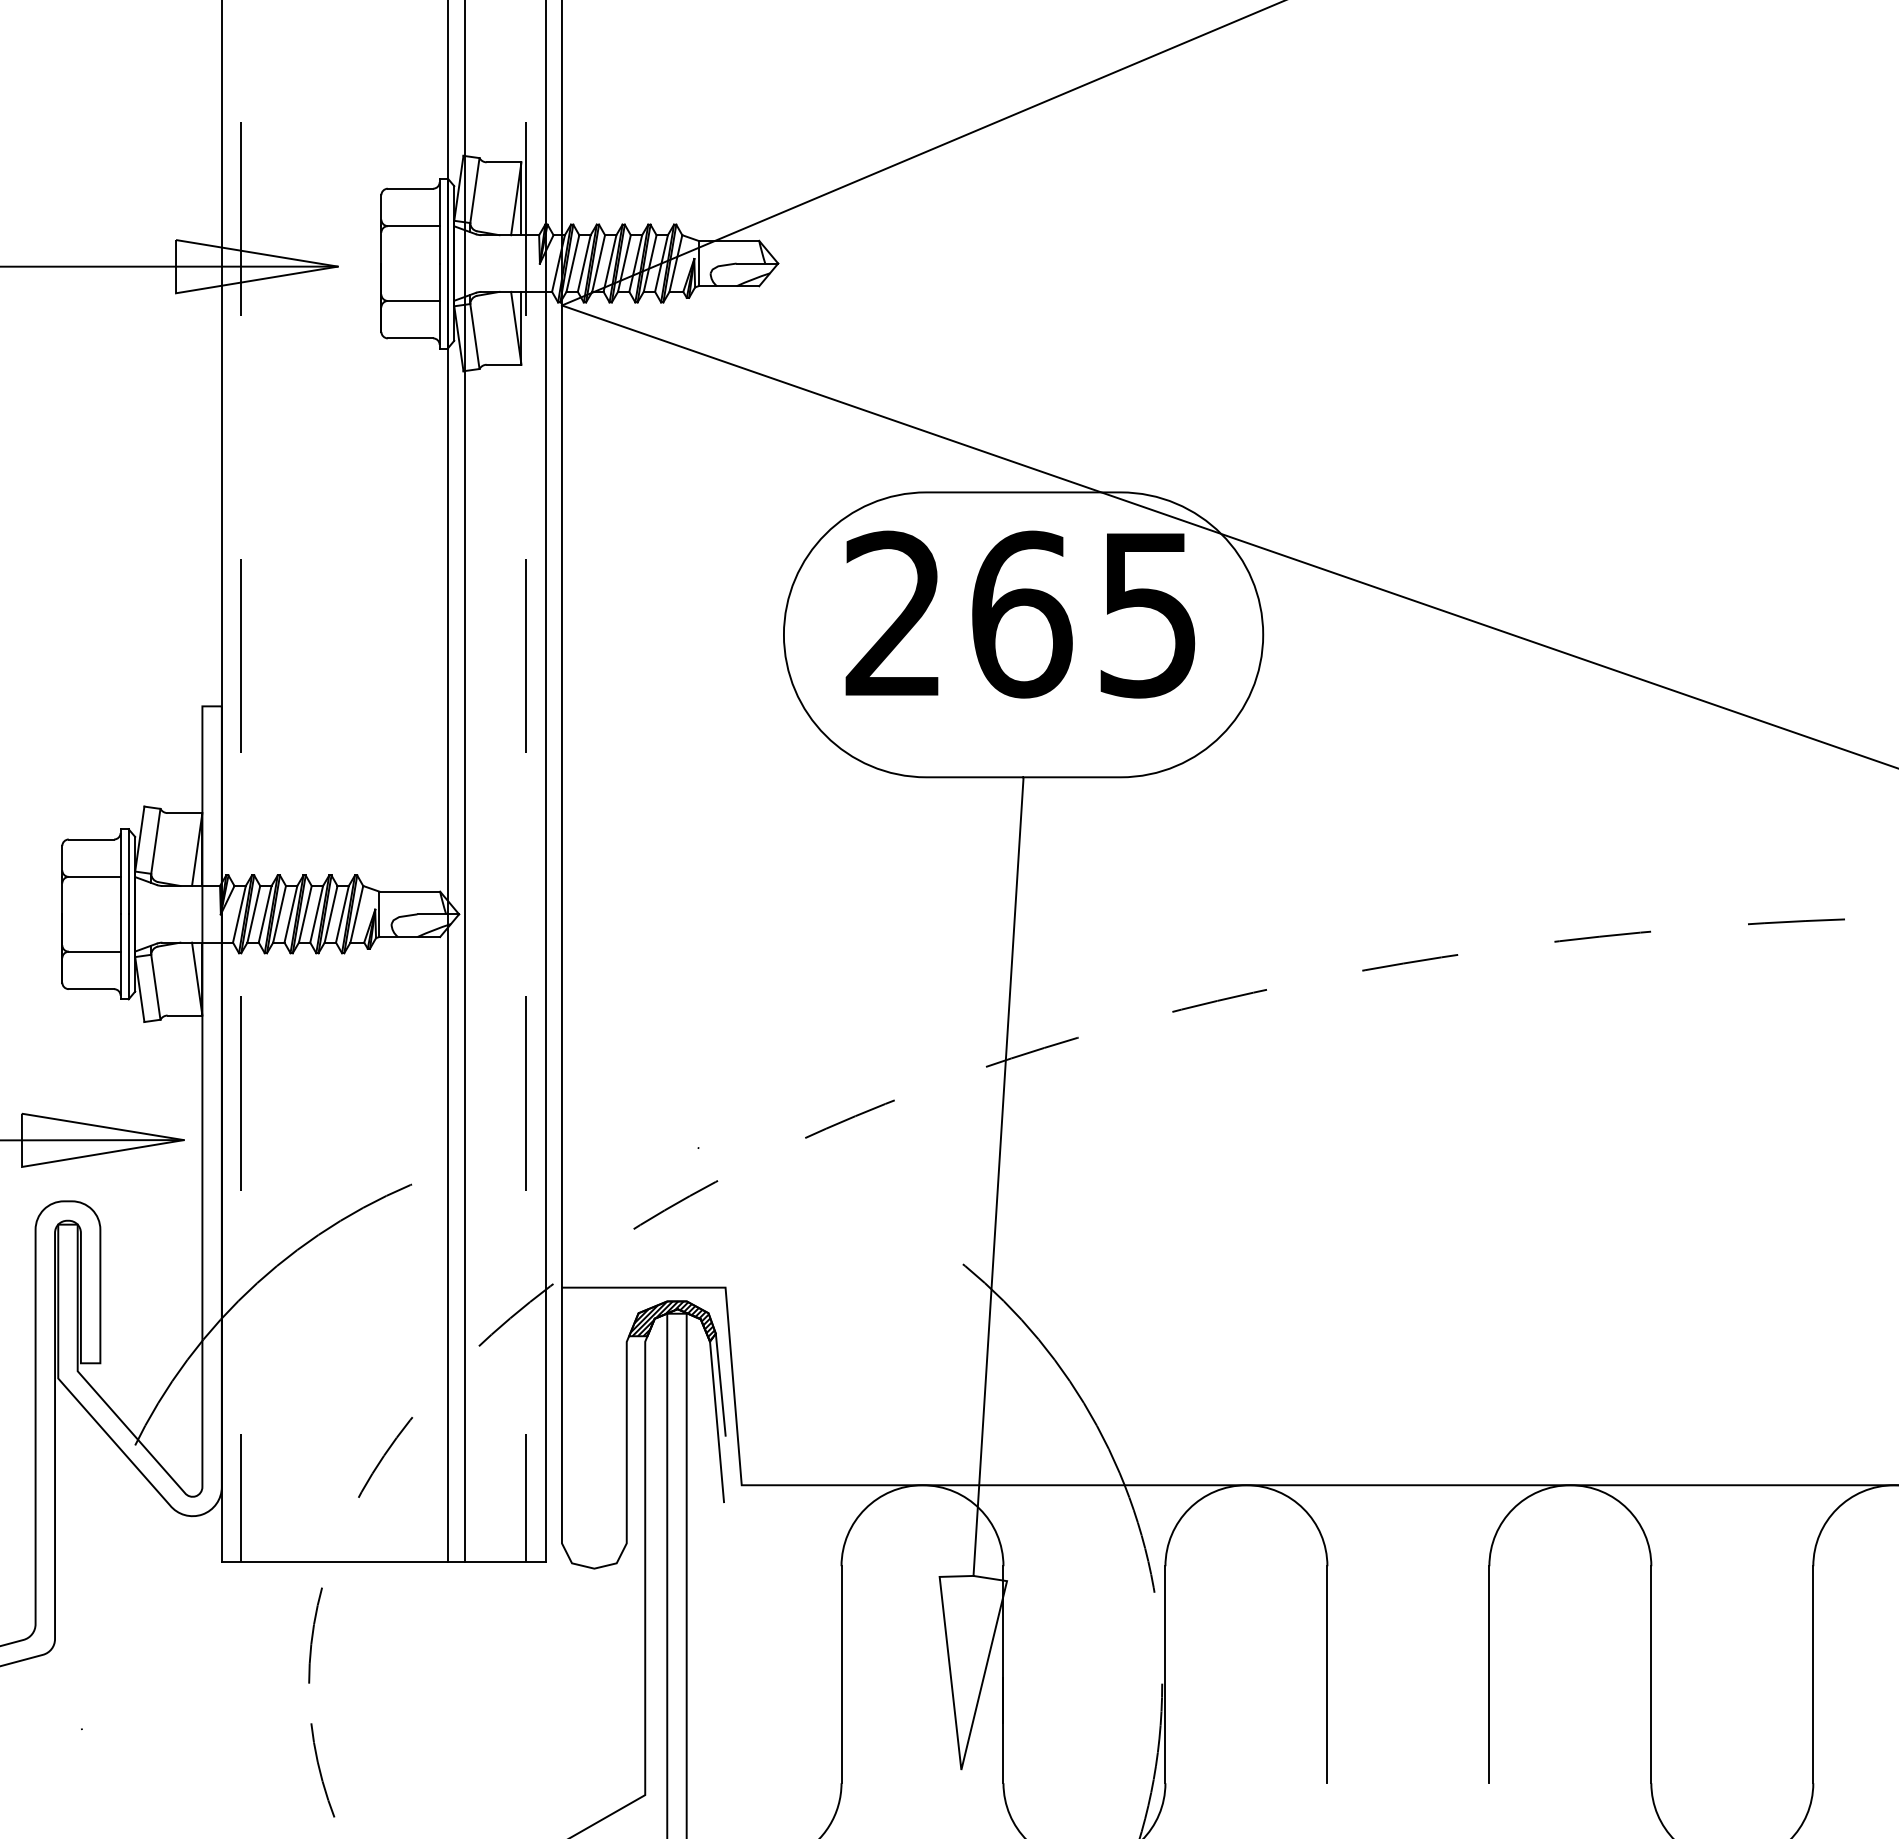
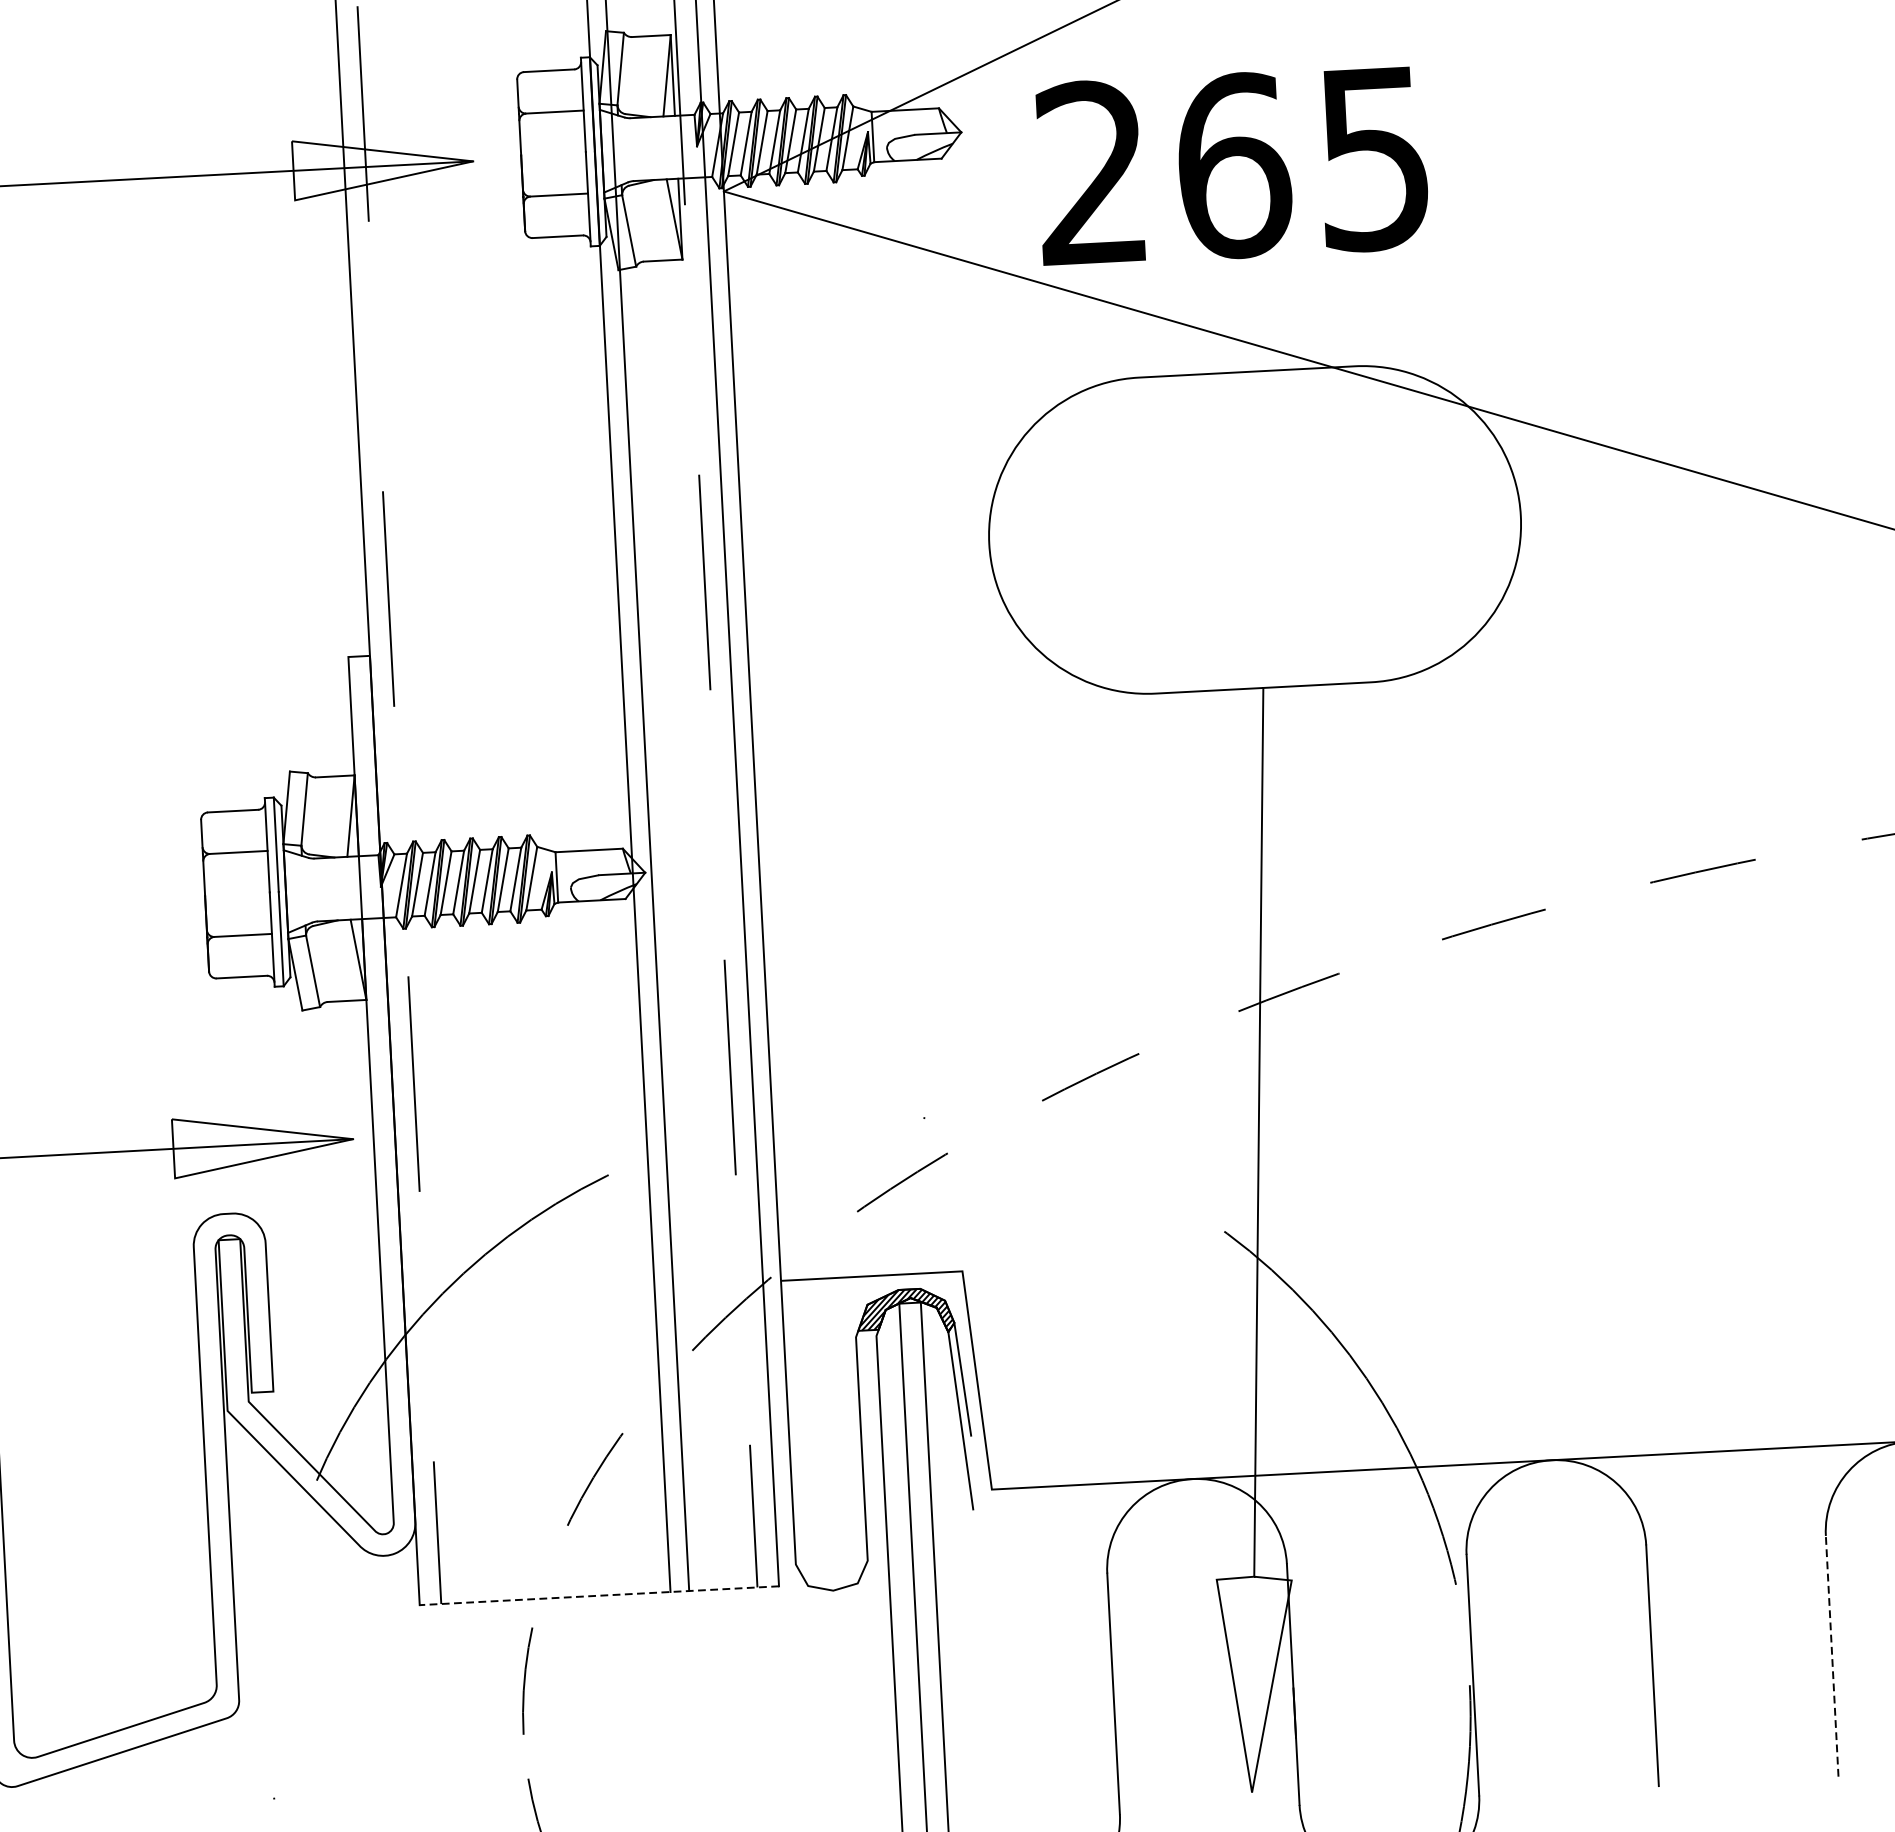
text: (1020, 614) -> (1232, 165), moved
line: (383, 1562) -> (599, 1596), solid -> dashed
line: (1489, 1674) -> (1832, 1656), solid -> dashed

